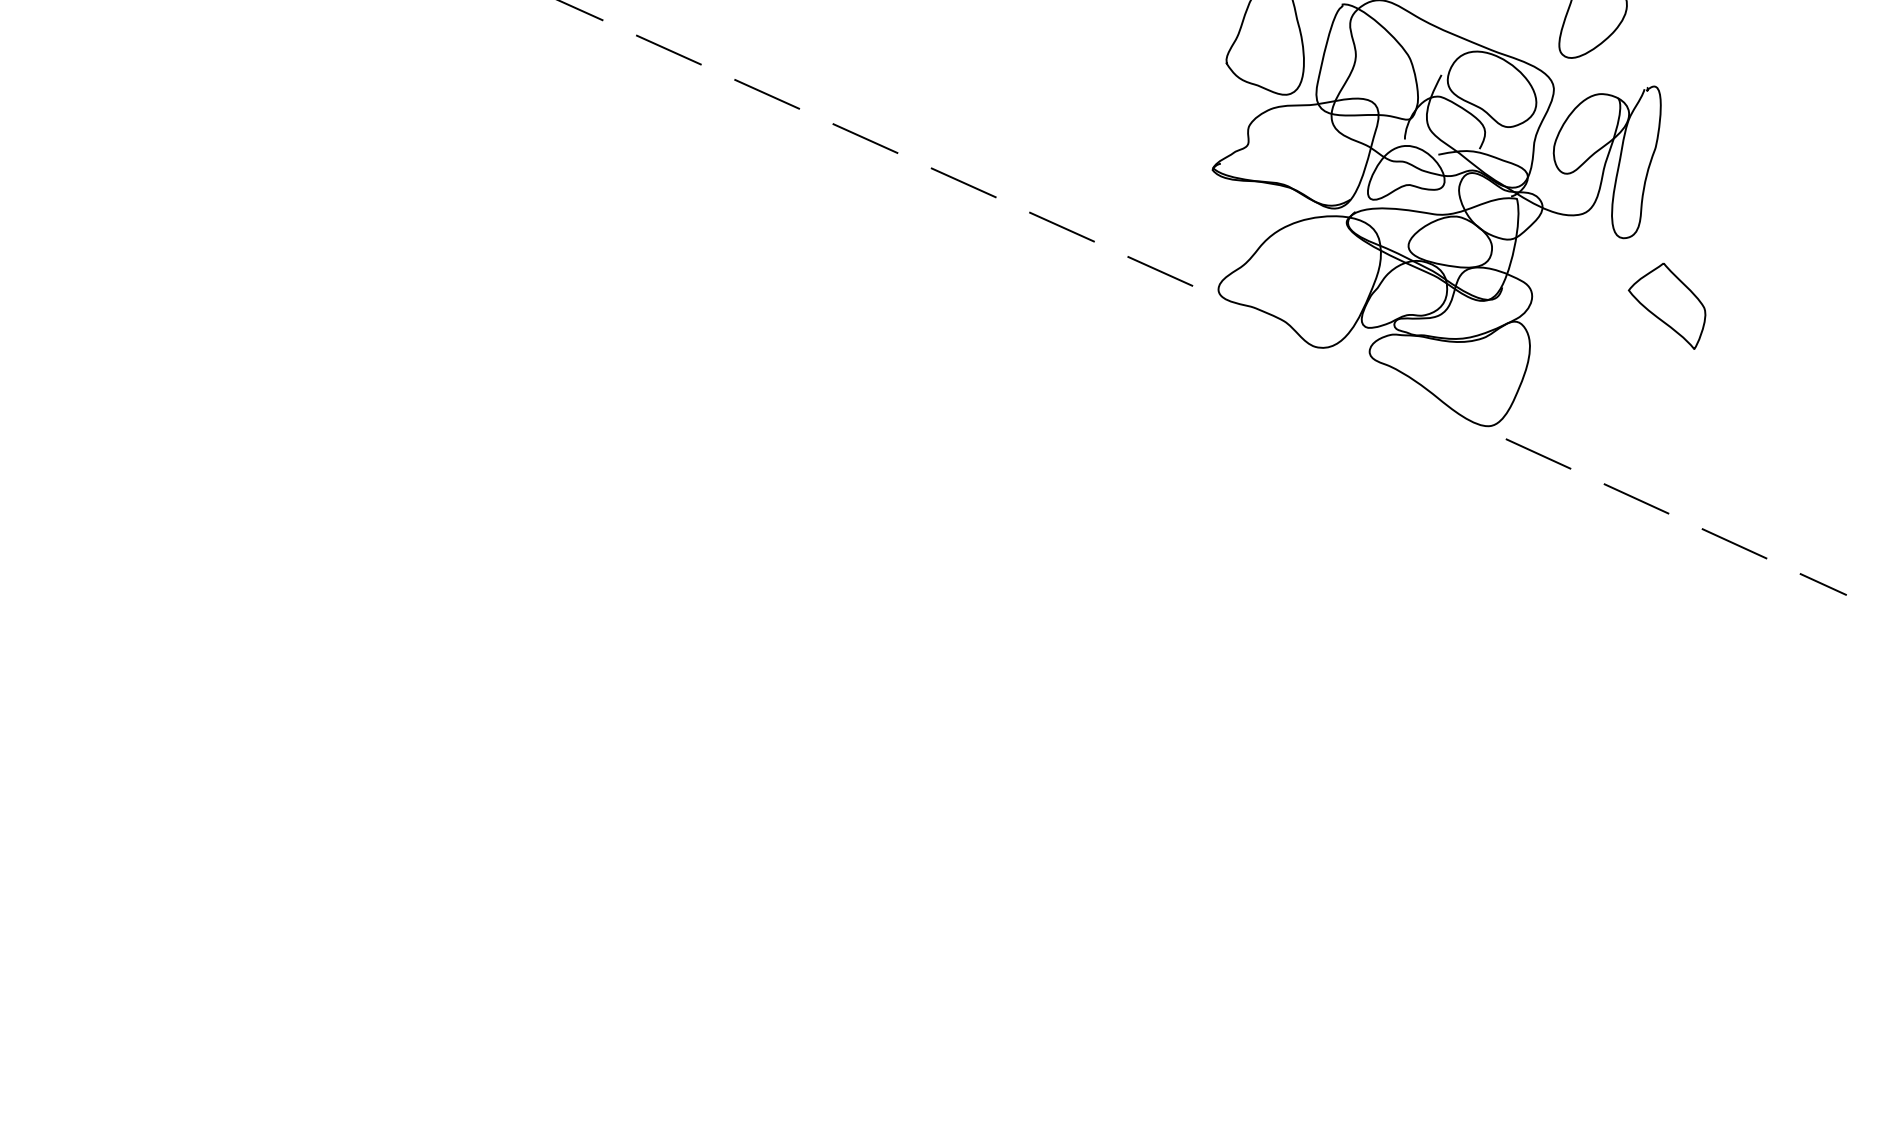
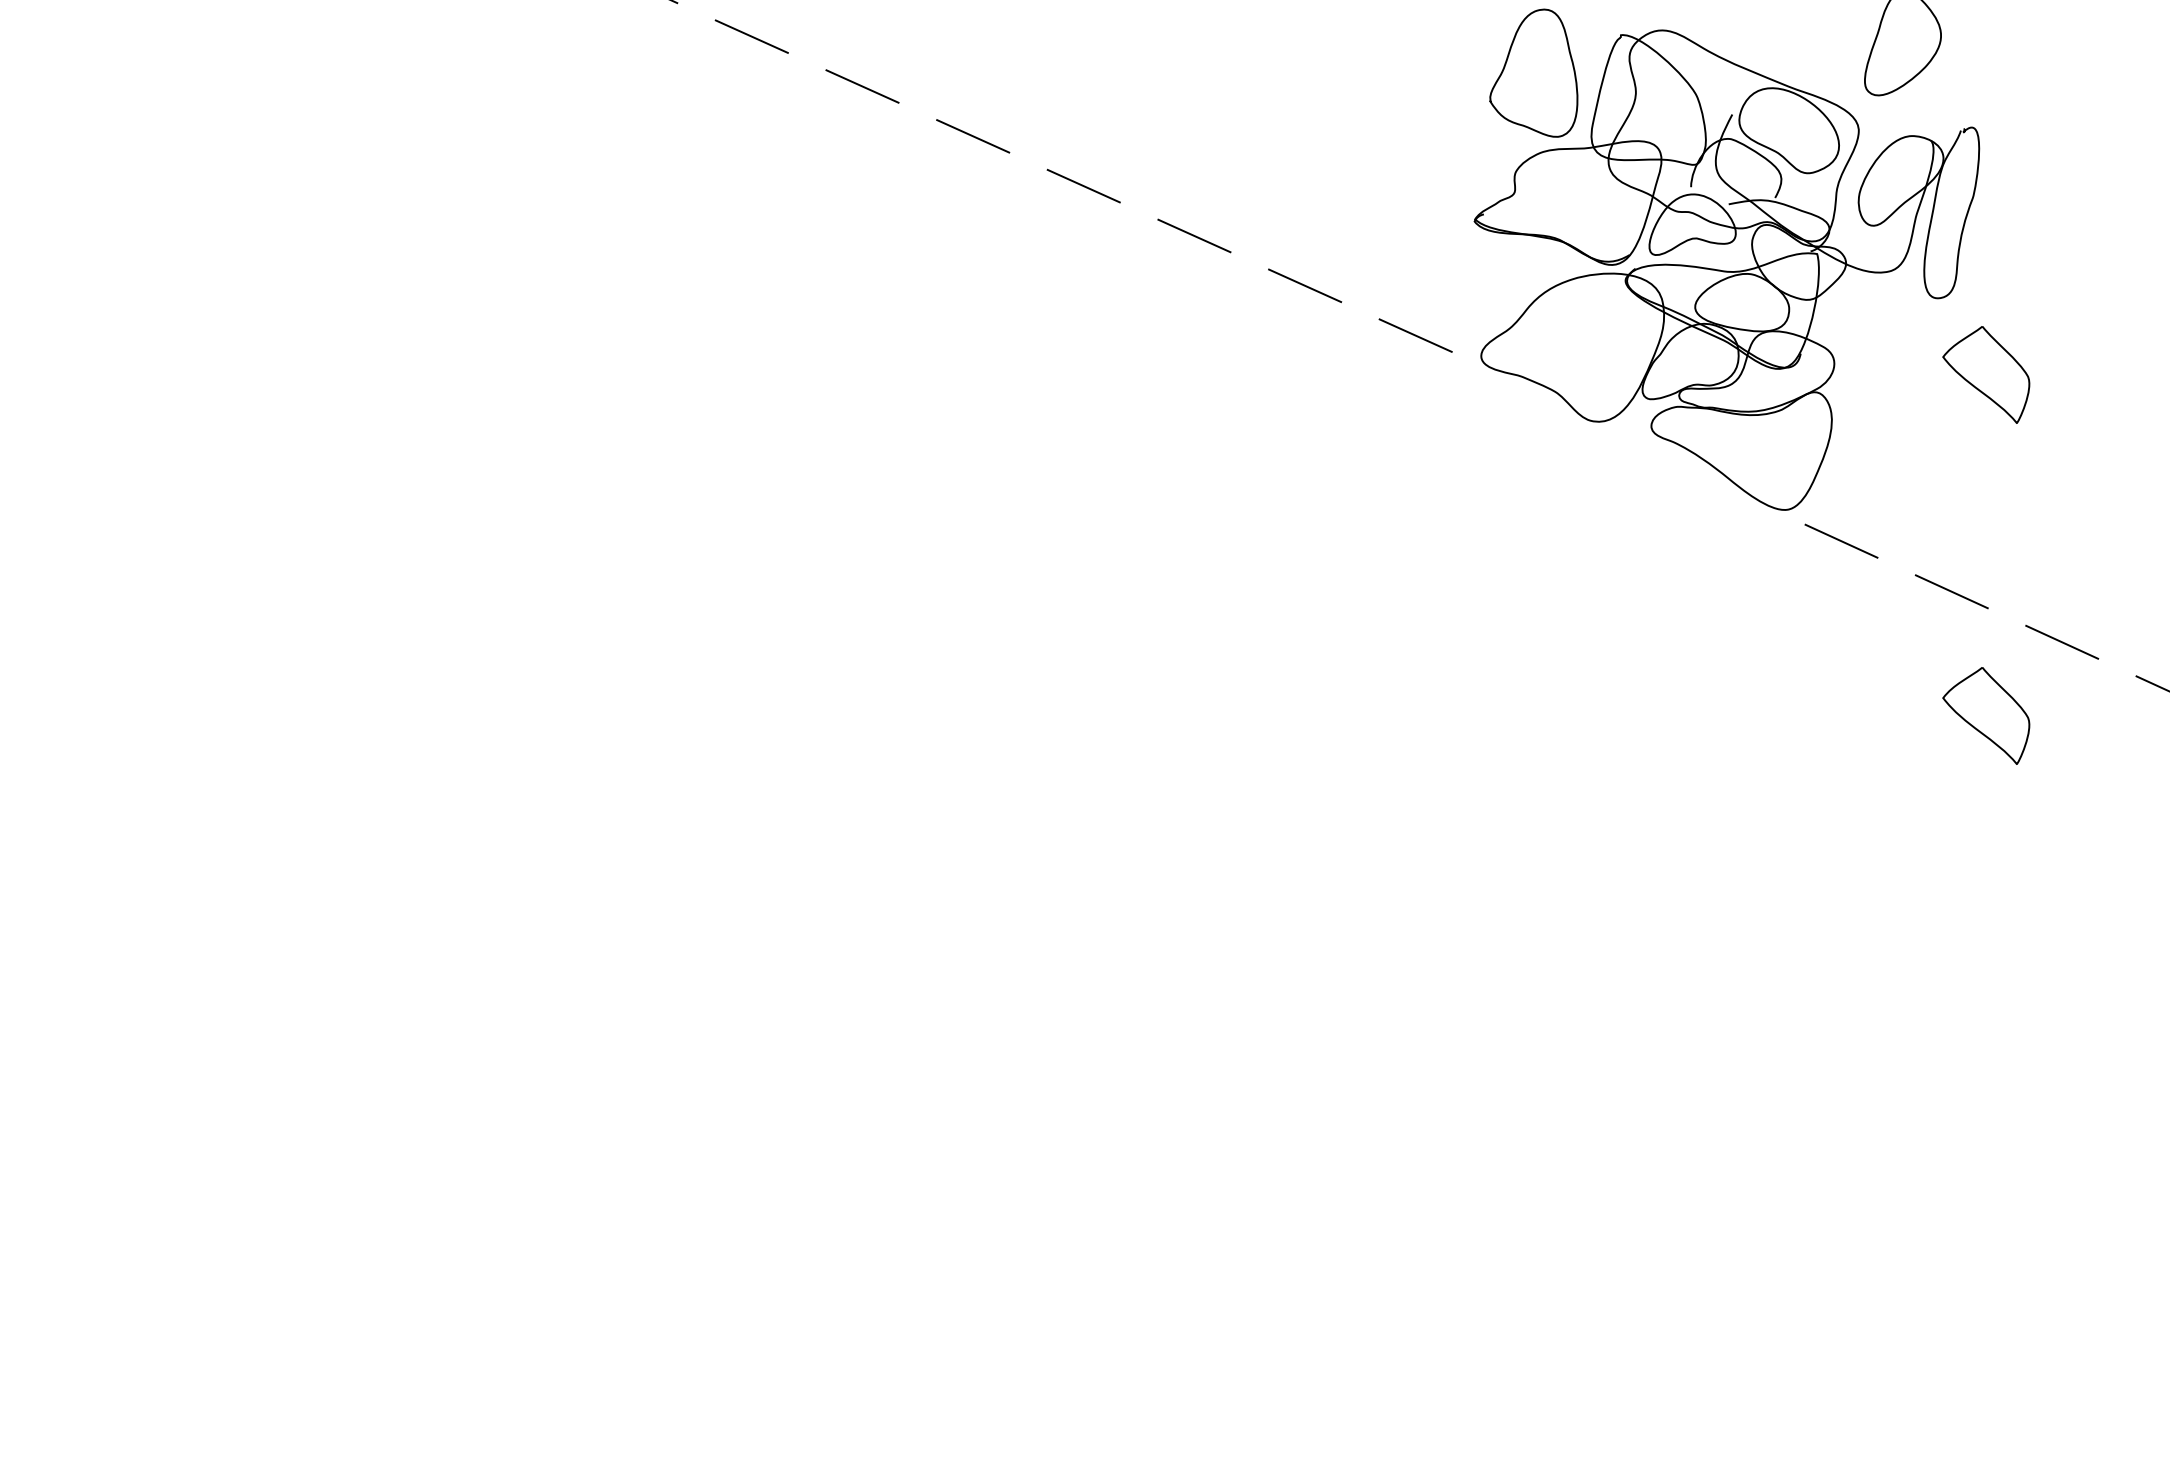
part: (1667, 608) -> (1986, 715), added

